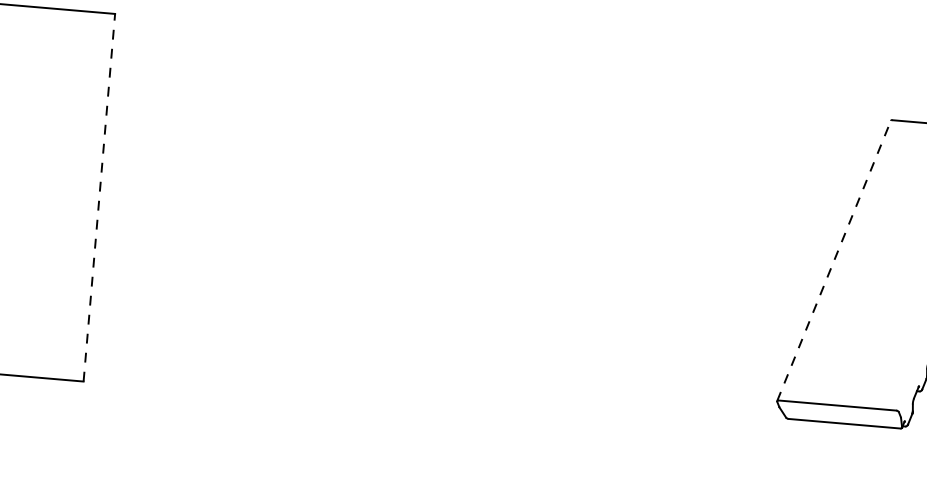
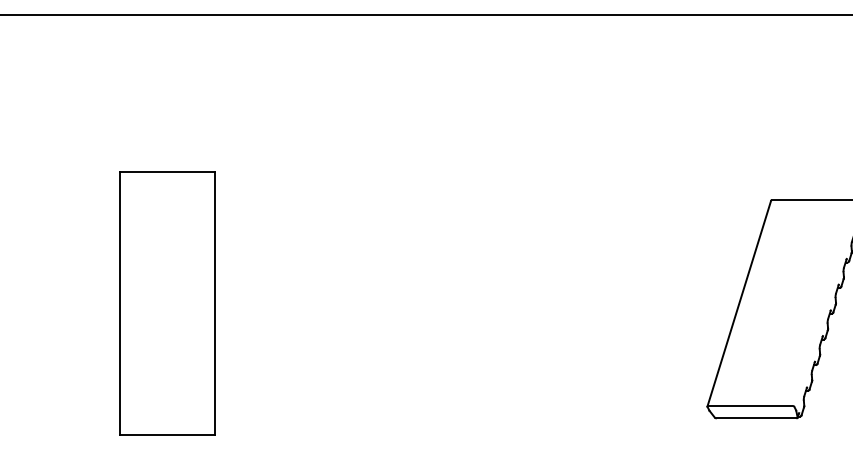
line: (98, 197) -> (214, 303), dashed -> solid
line: (834, 260) -> (739, 303), dashed -> solid

